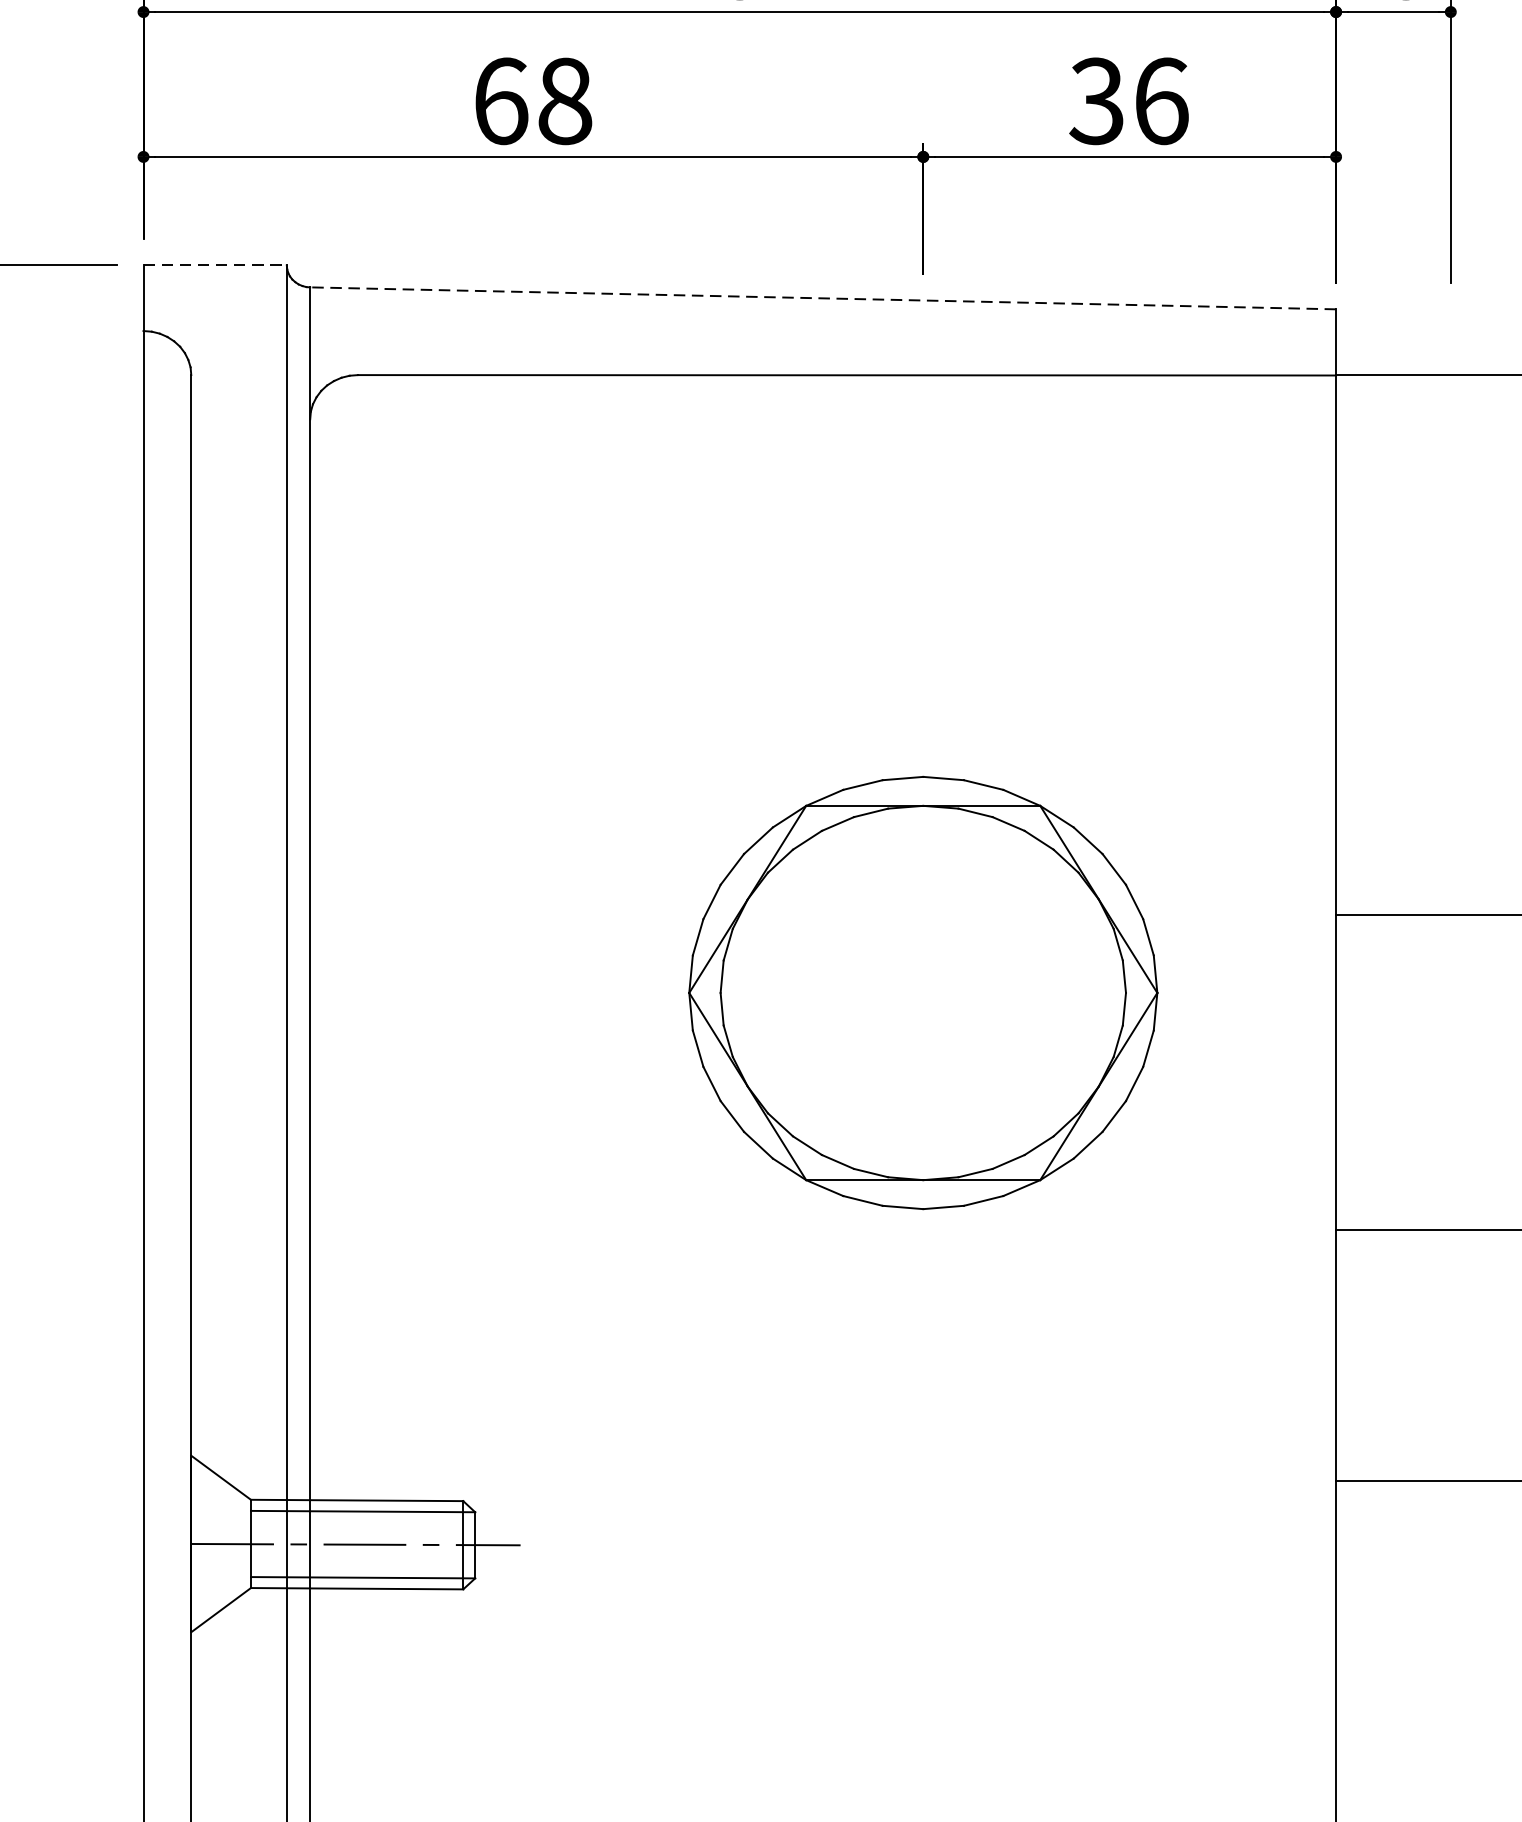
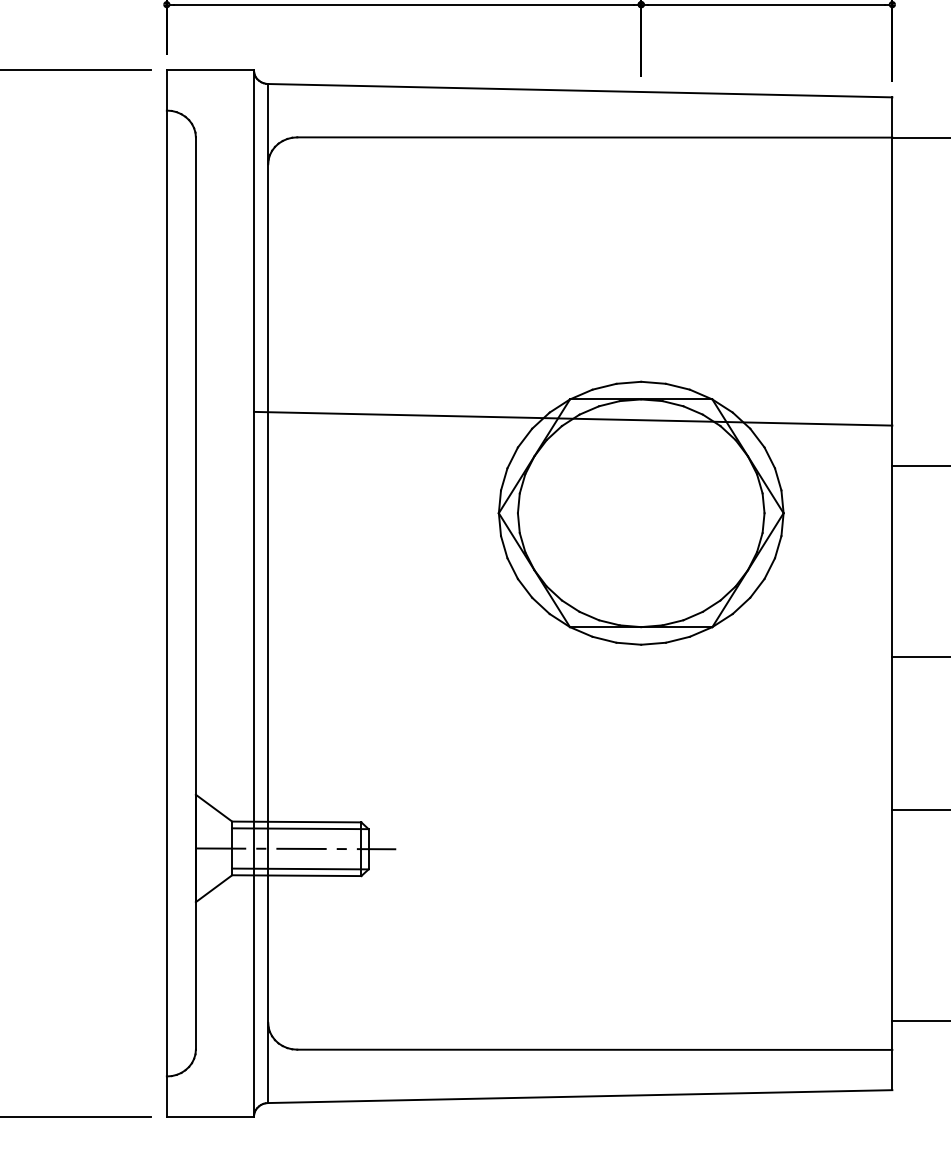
line: (215, 265) -> (210, 70), dashed -> solid
line: (821, 298) -> (579, 90), dashed -> solid
line: (811, 837) -> (573, 418), added

